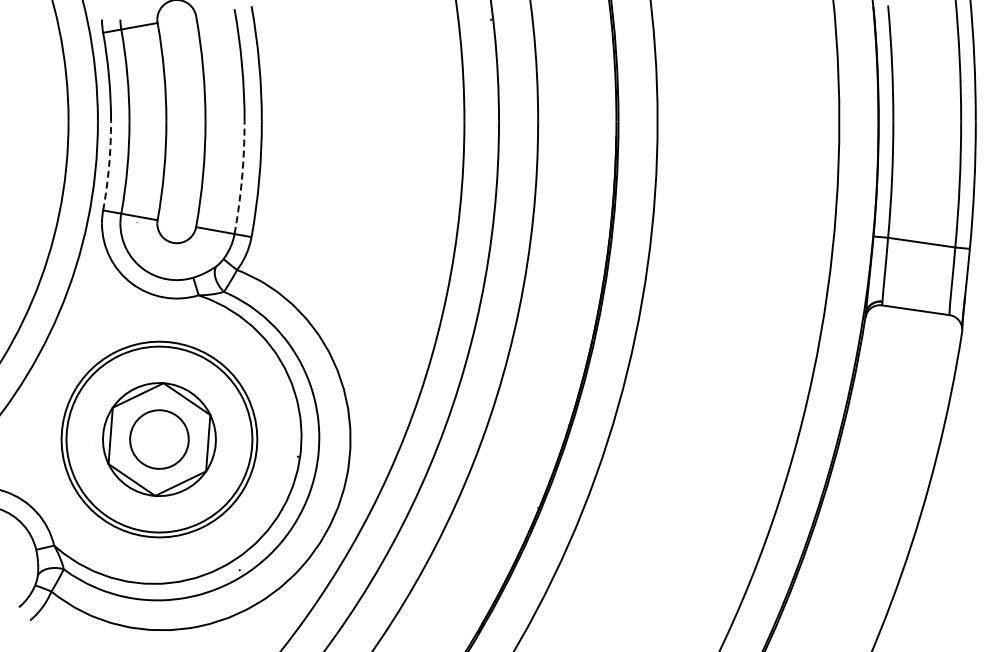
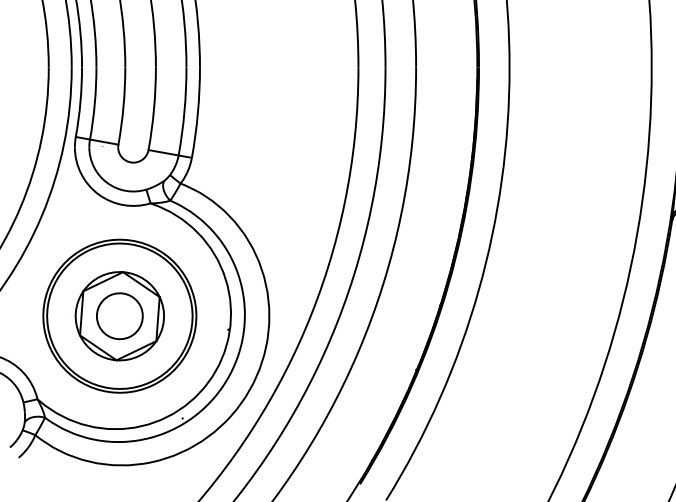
arc: (109, 166) -> (80, 102), dashed -> solid
arc: (242, 178) -> (184, 112), dashed -> solid

